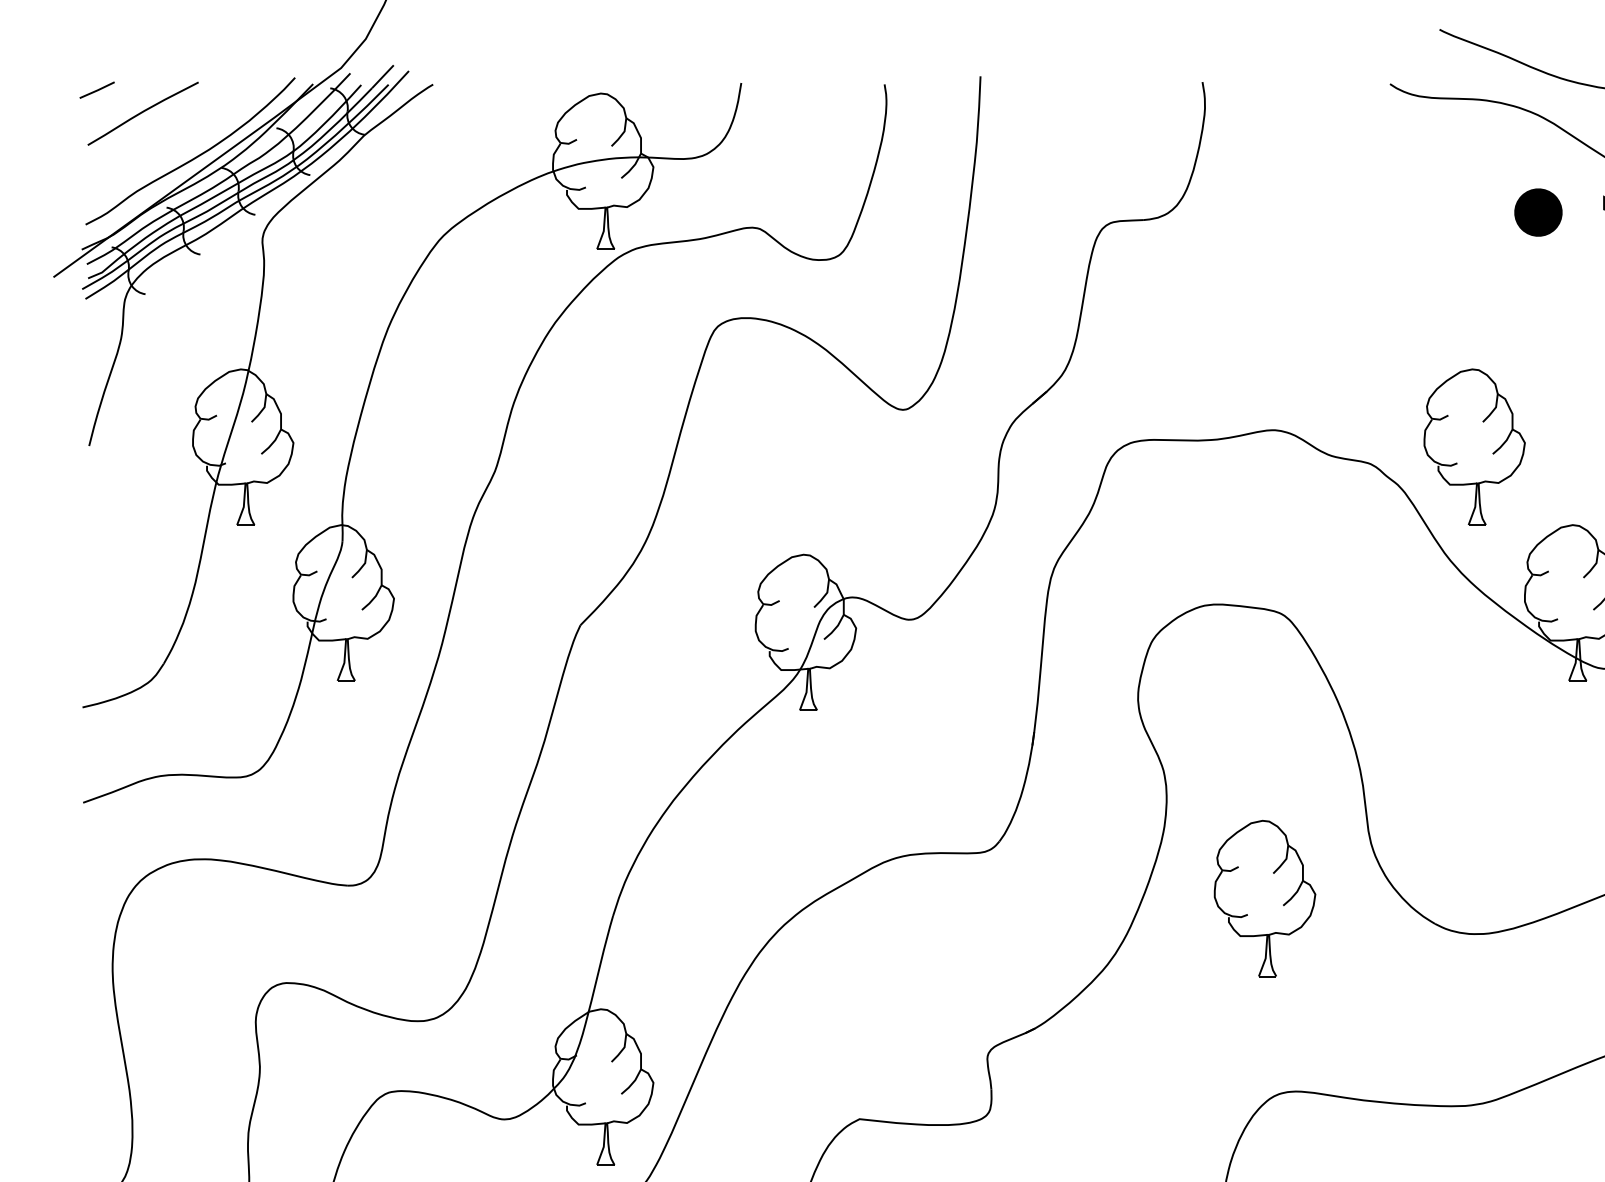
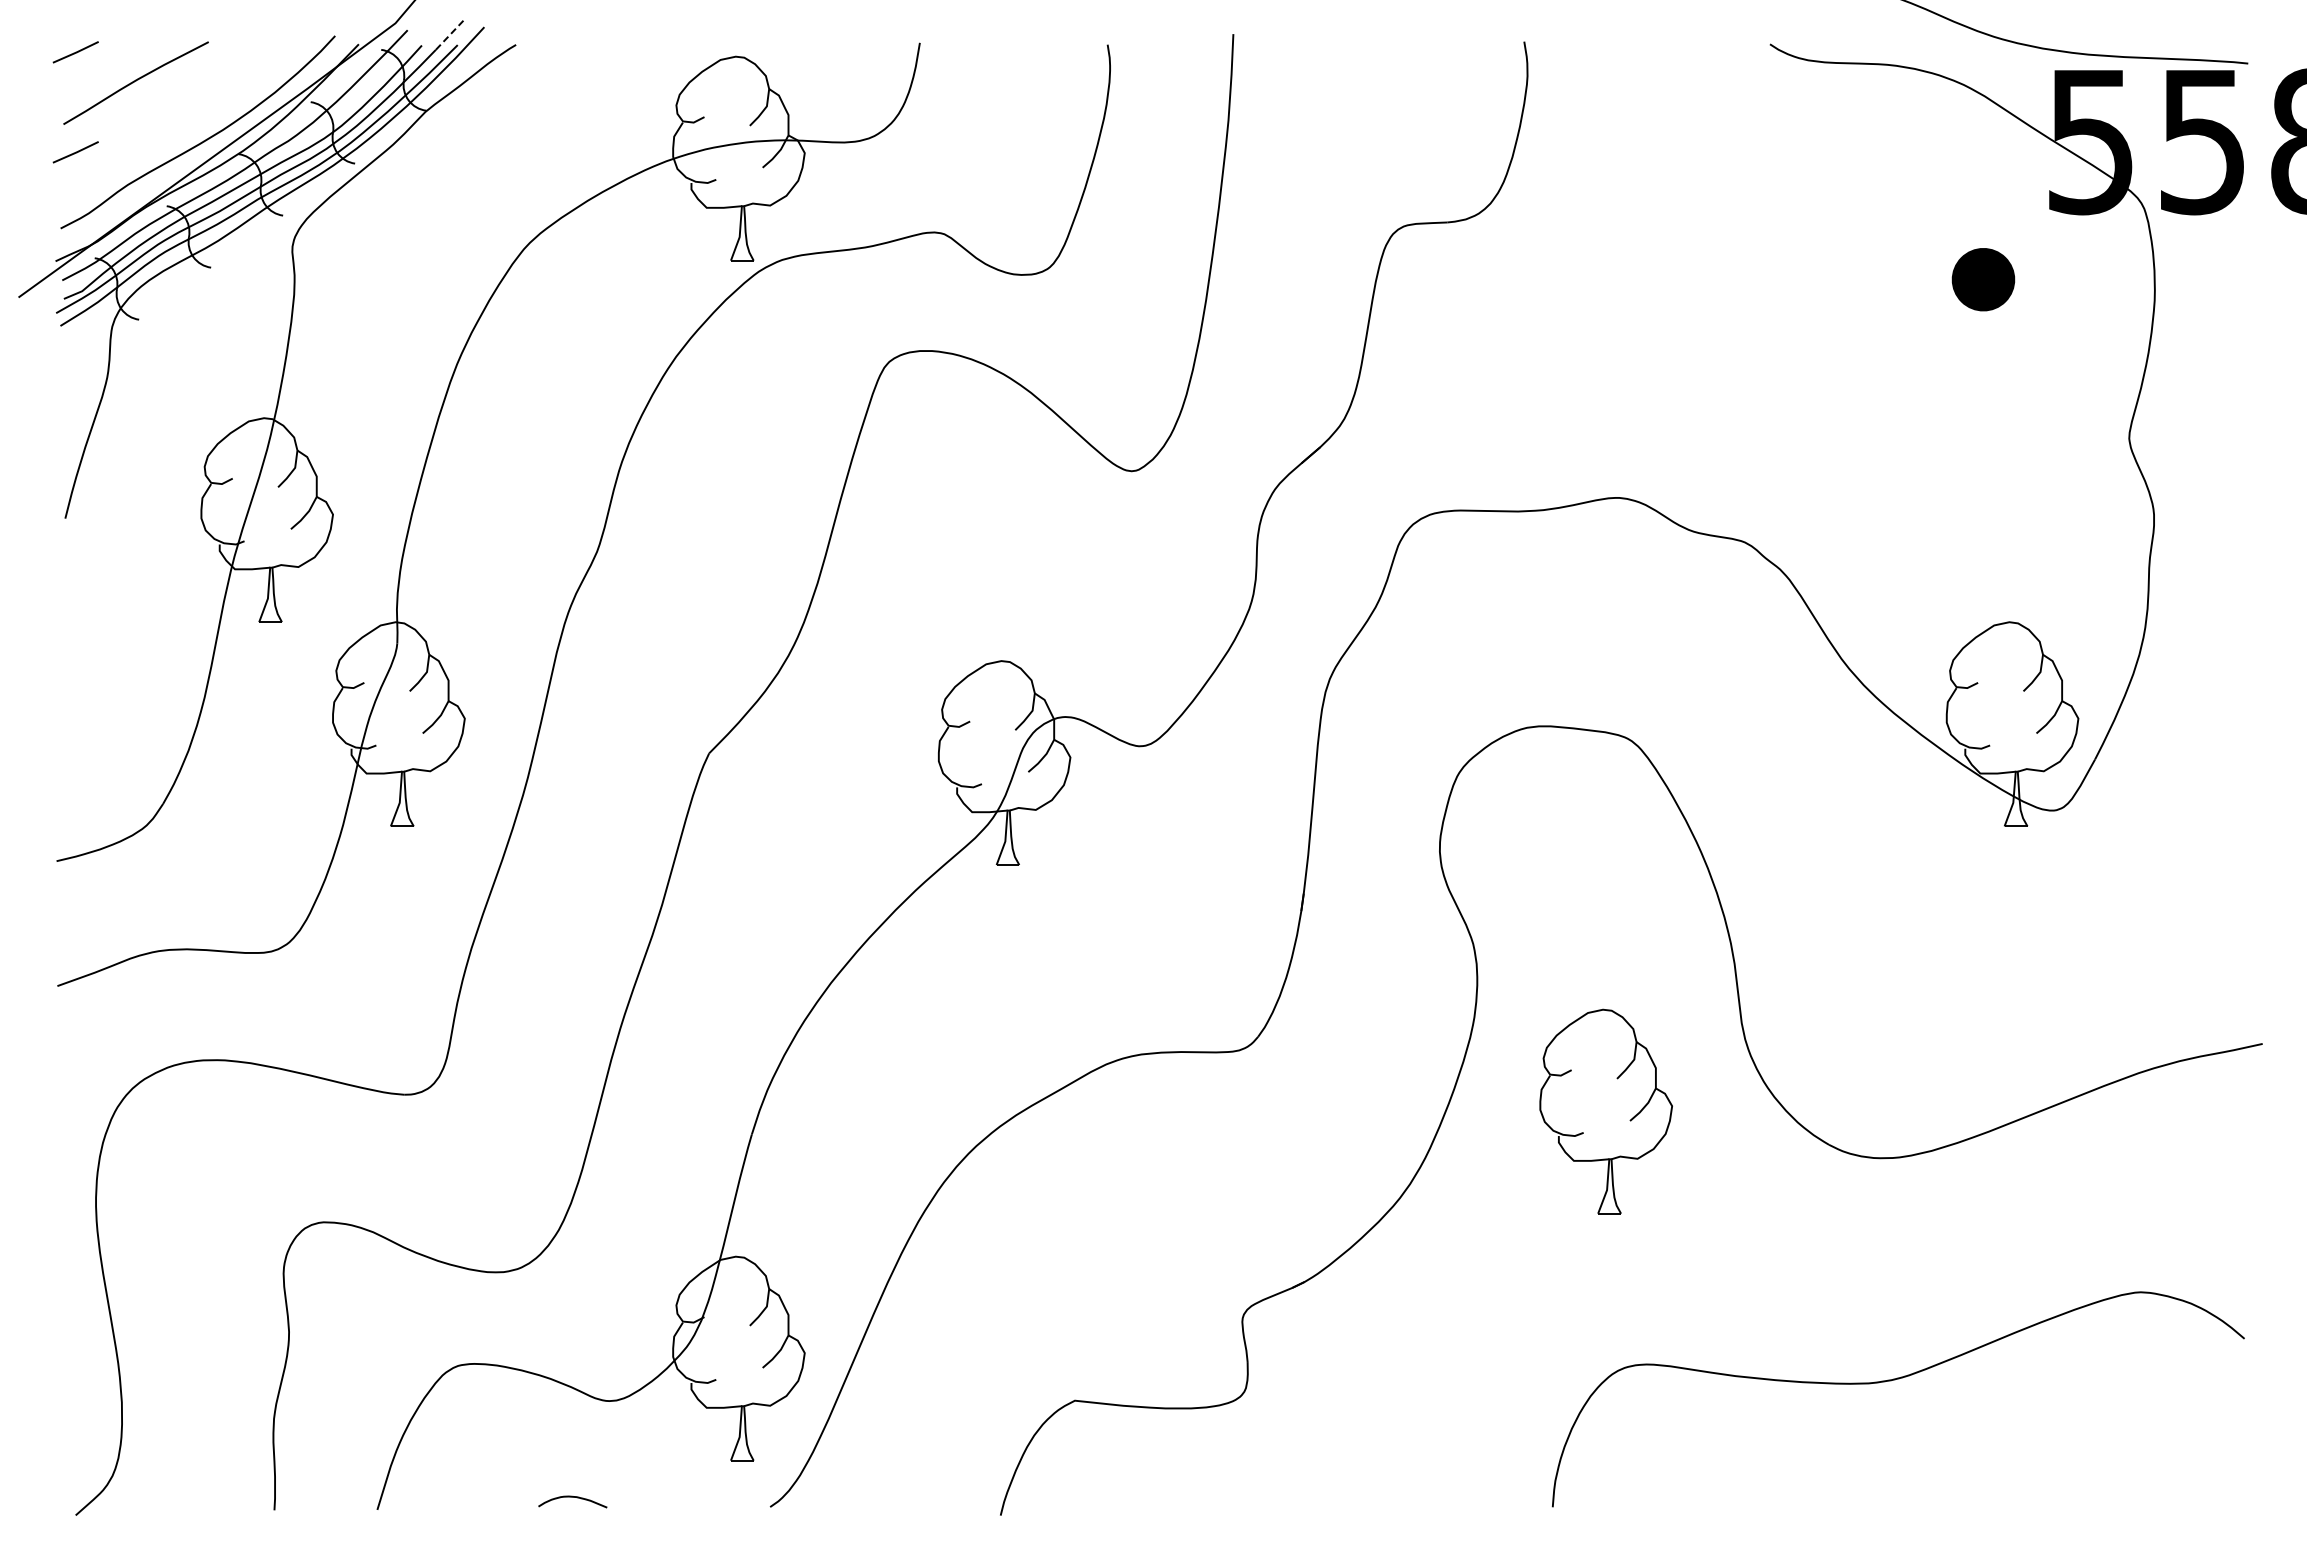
line: (383, 76) -> (450, 34), solid -> dashed
line: (96, 166) -> (75, 152), added
part: (1538, 212) -> (1983, 279), moved
part: (1474, 446) -> (1880, 519), removed

